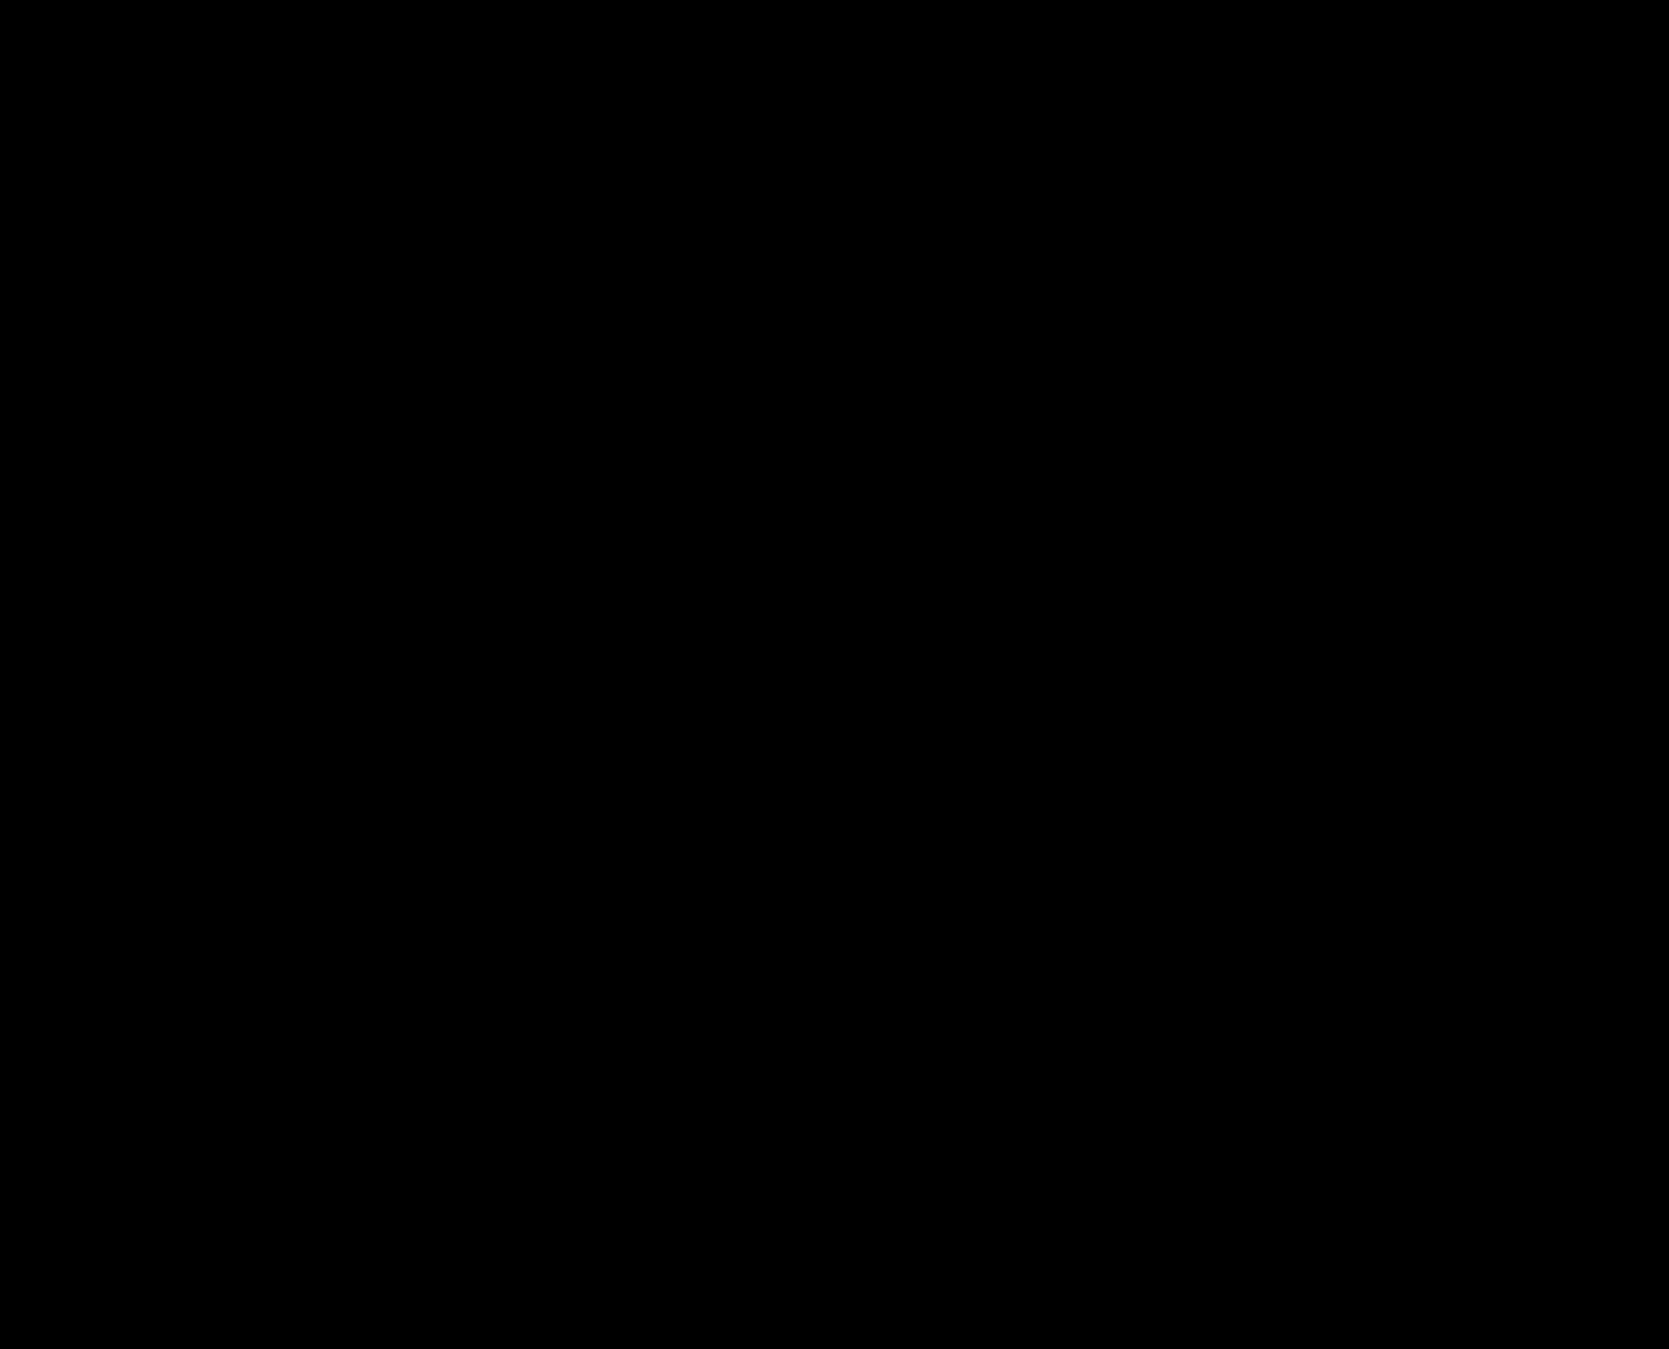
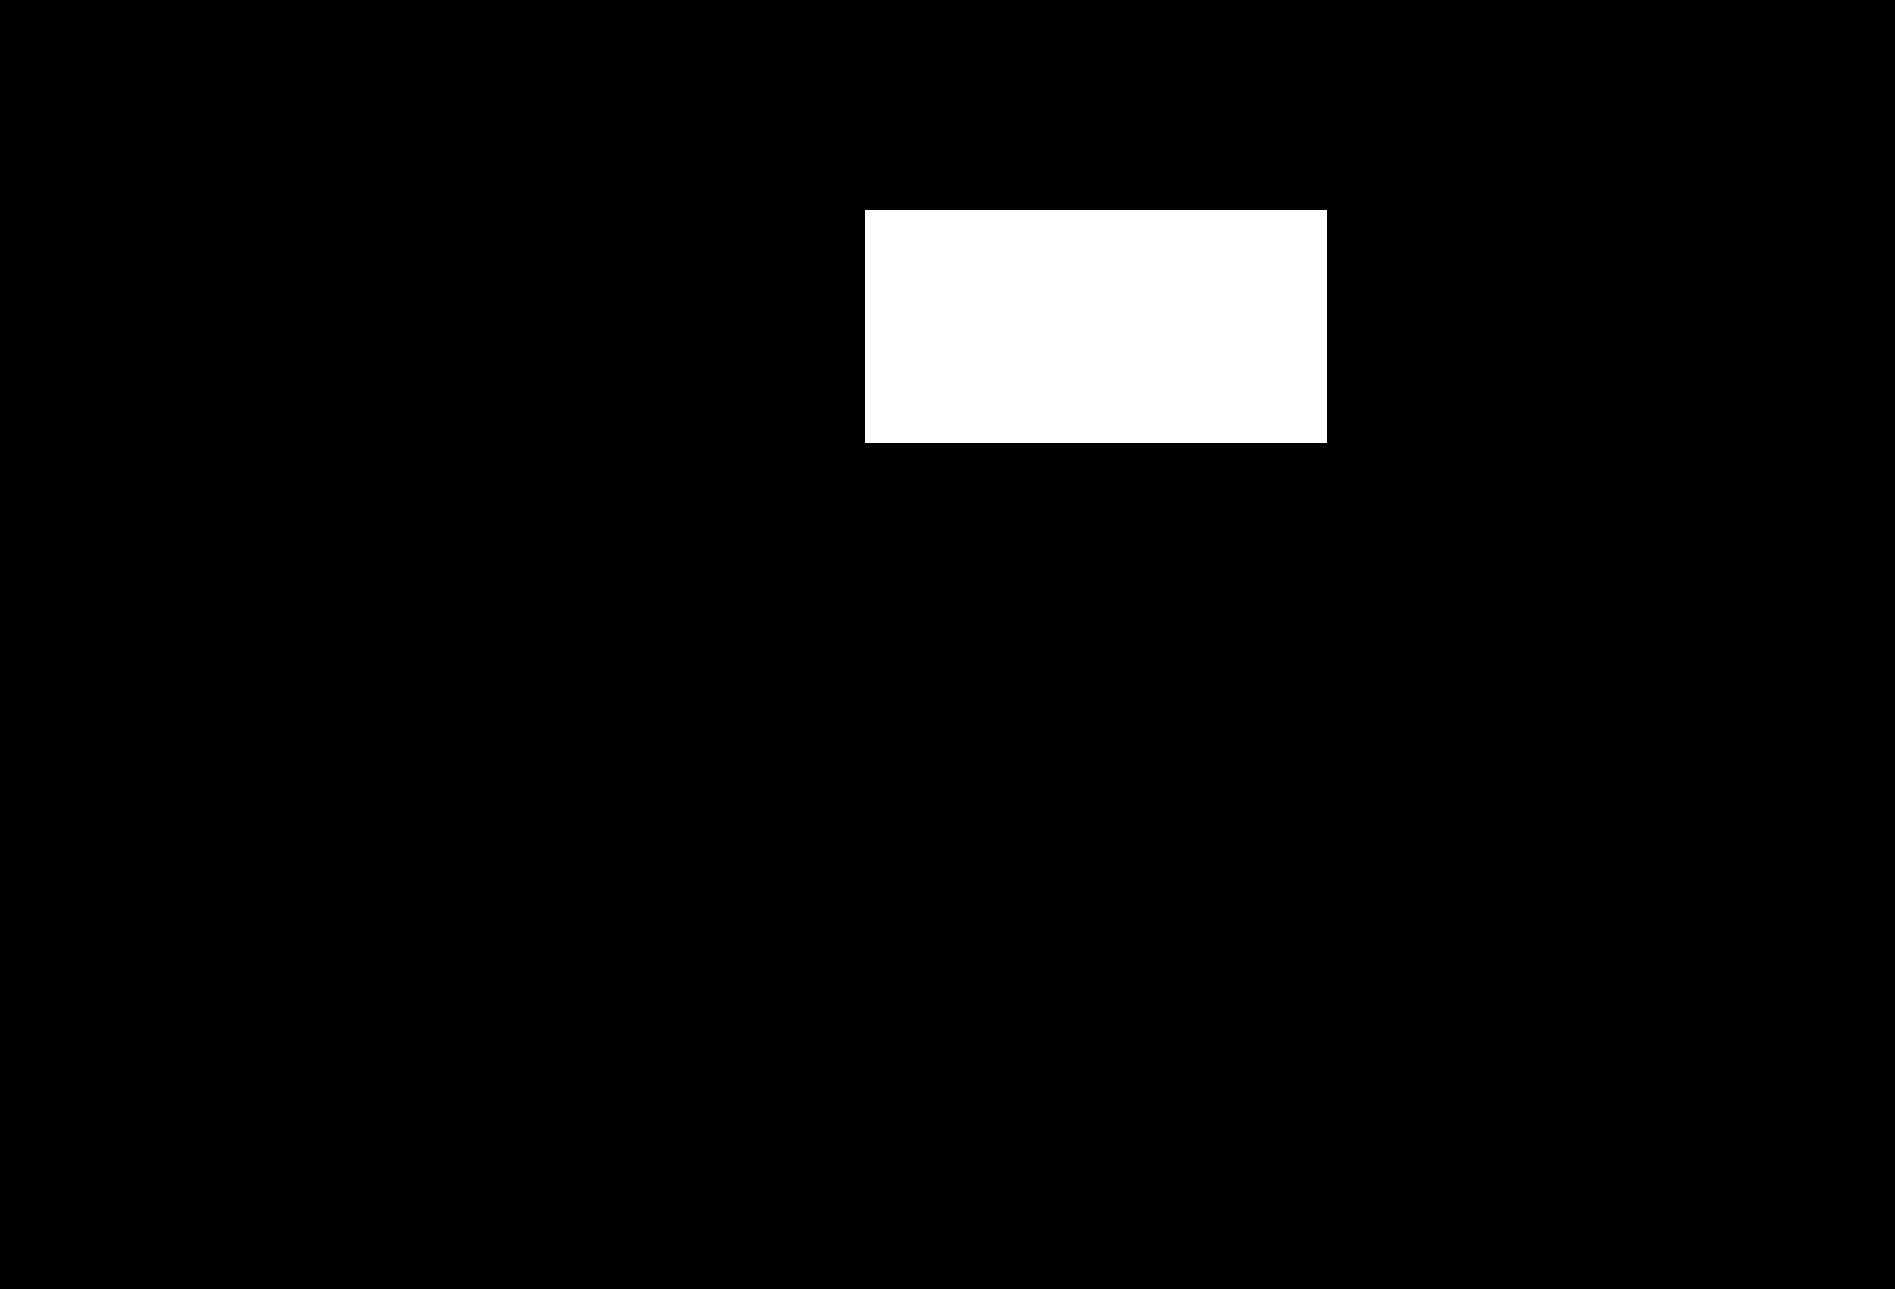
fill: (1157, 437) -> (1095, 325), removed

